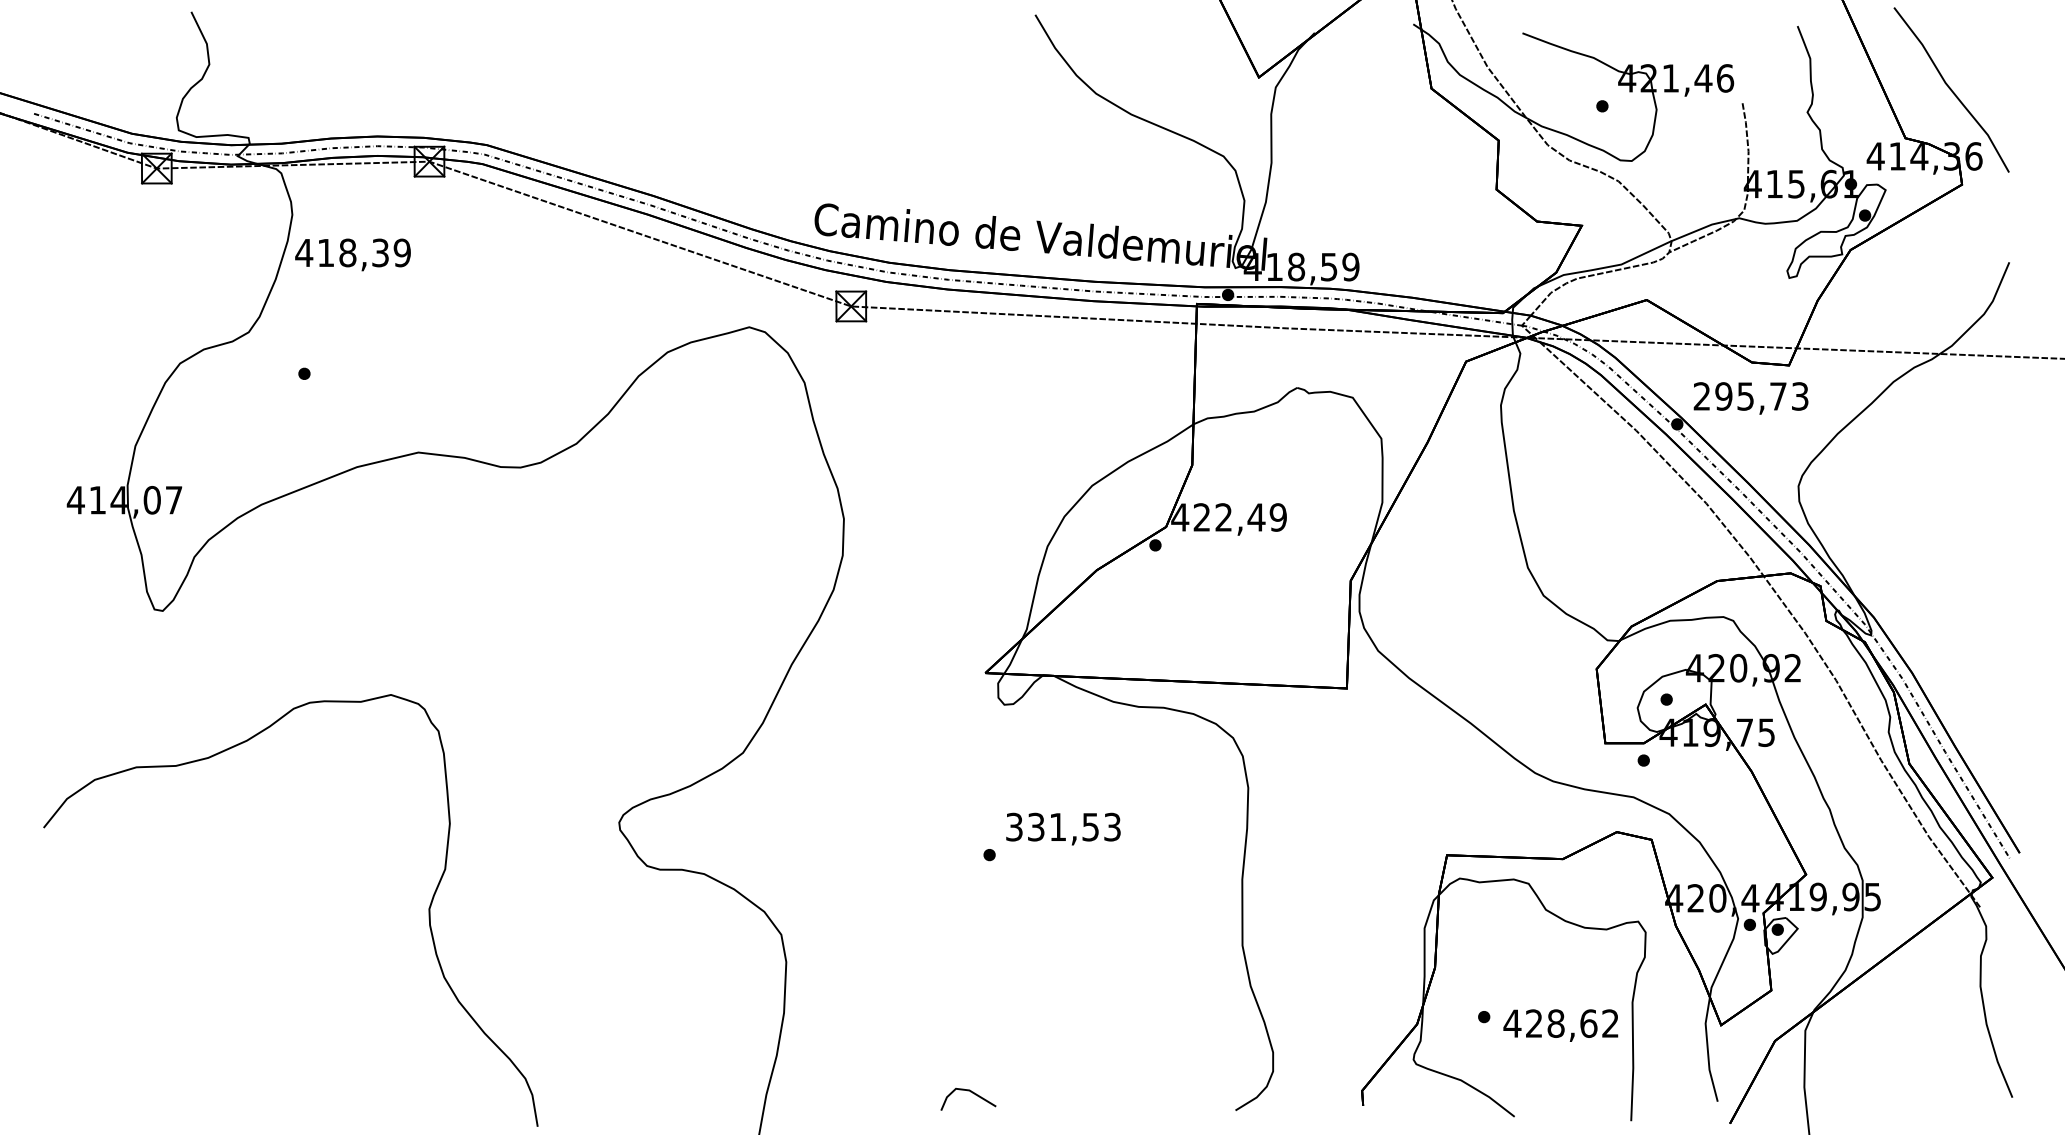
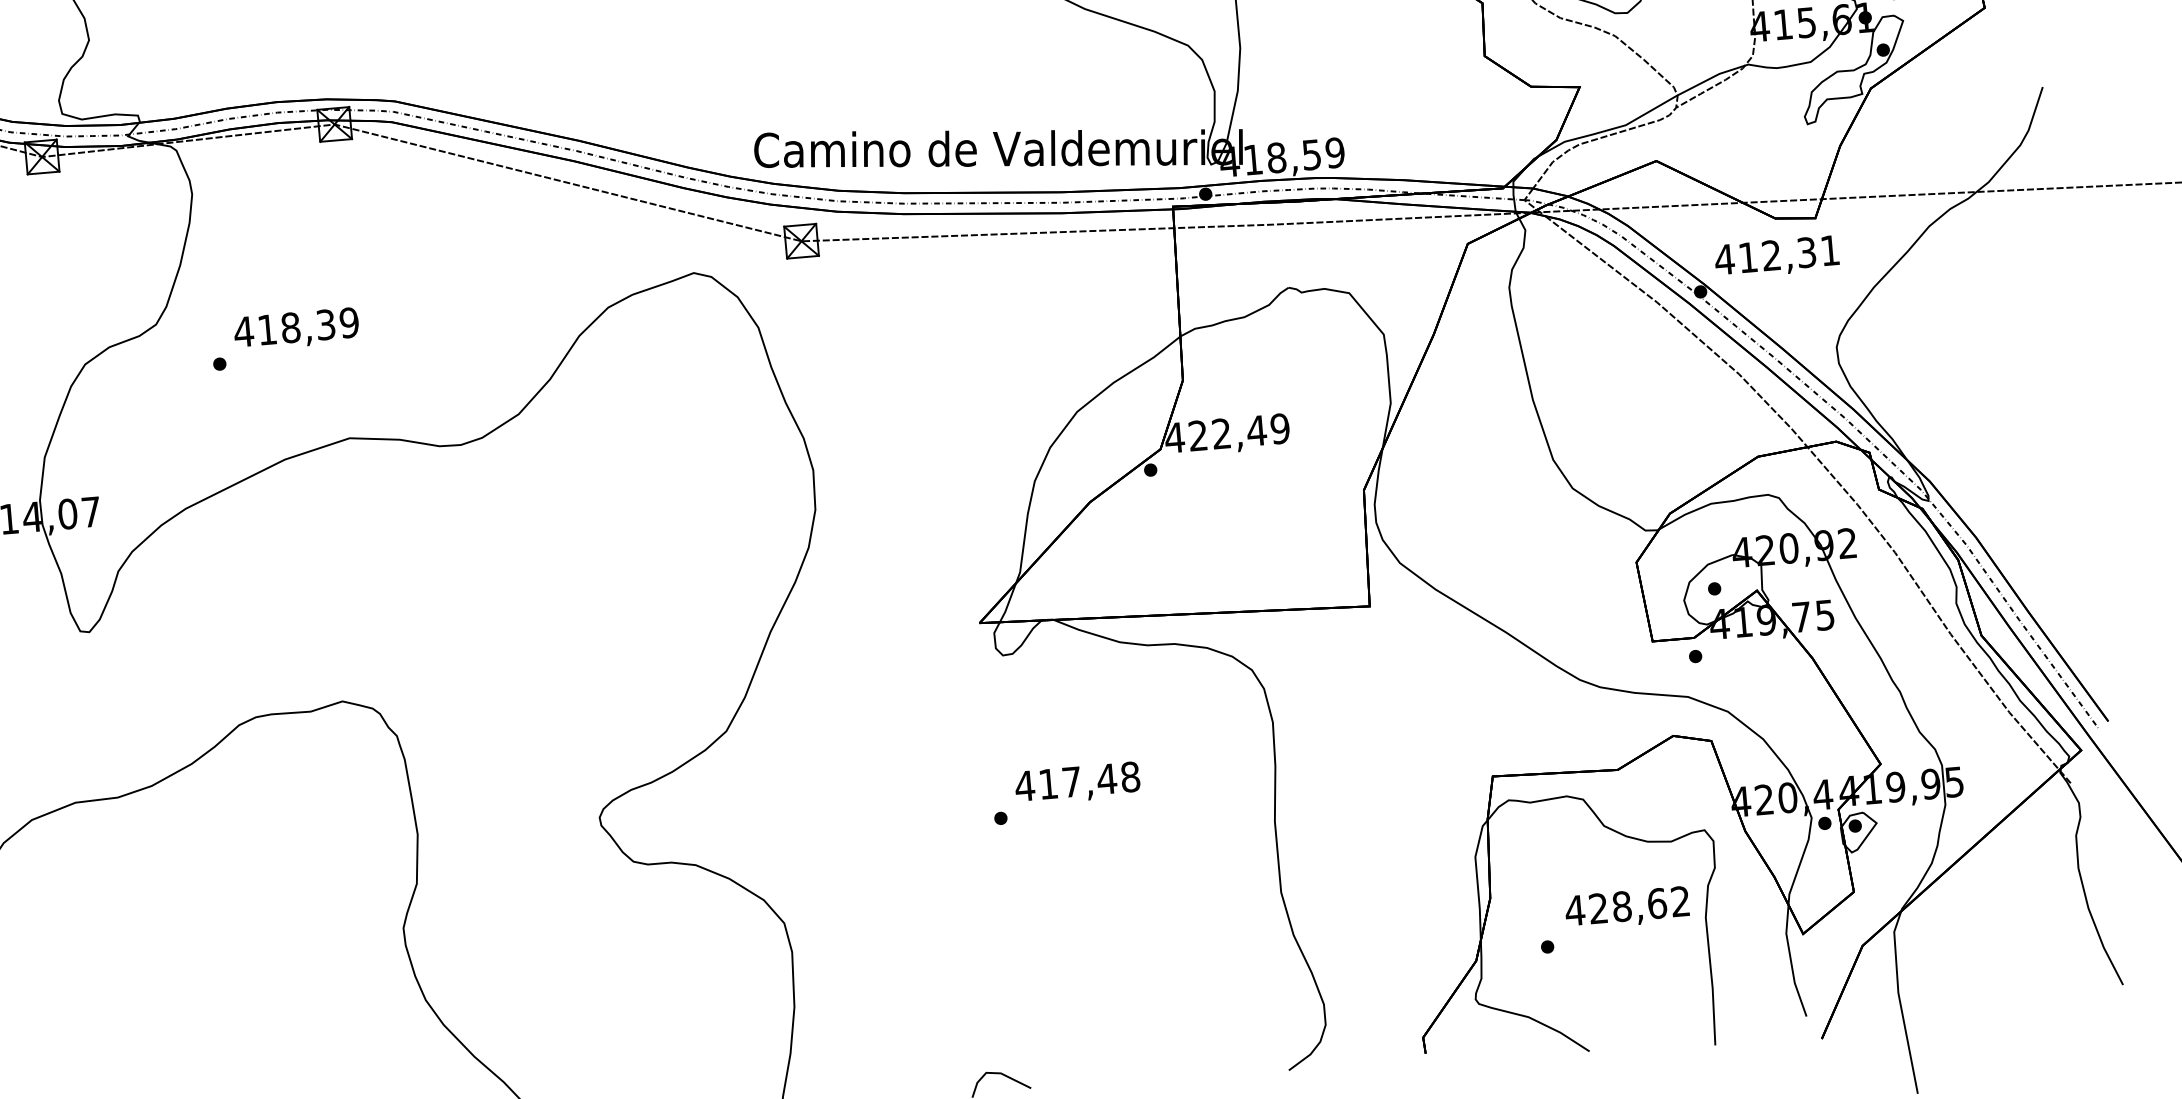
text: (352, 254) -> (295, 329), moved
text: (1750, 396) -> (1776, 255), 295,73 -> 412,31
text: (1063, 826) -> (1077, 780), 331,53 -> 417,48
text: (1560, 1025) -> (1626, 908), moved

